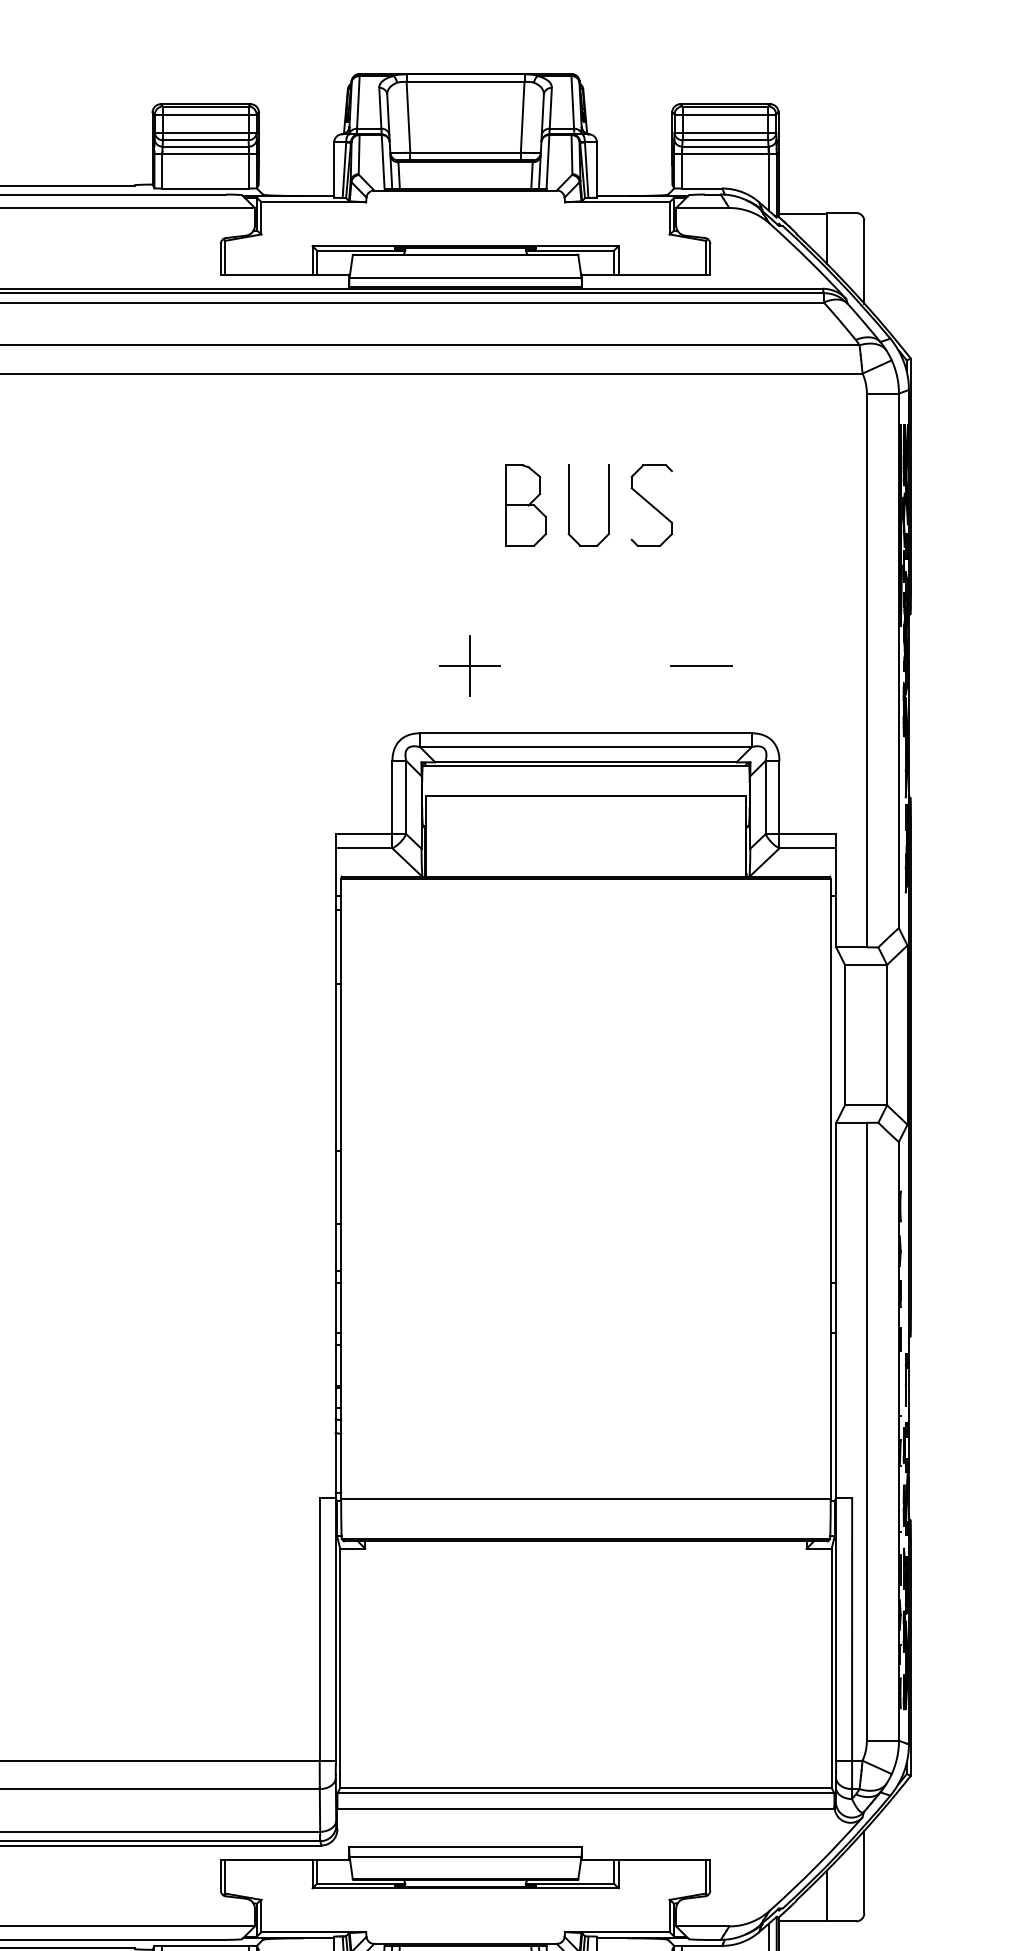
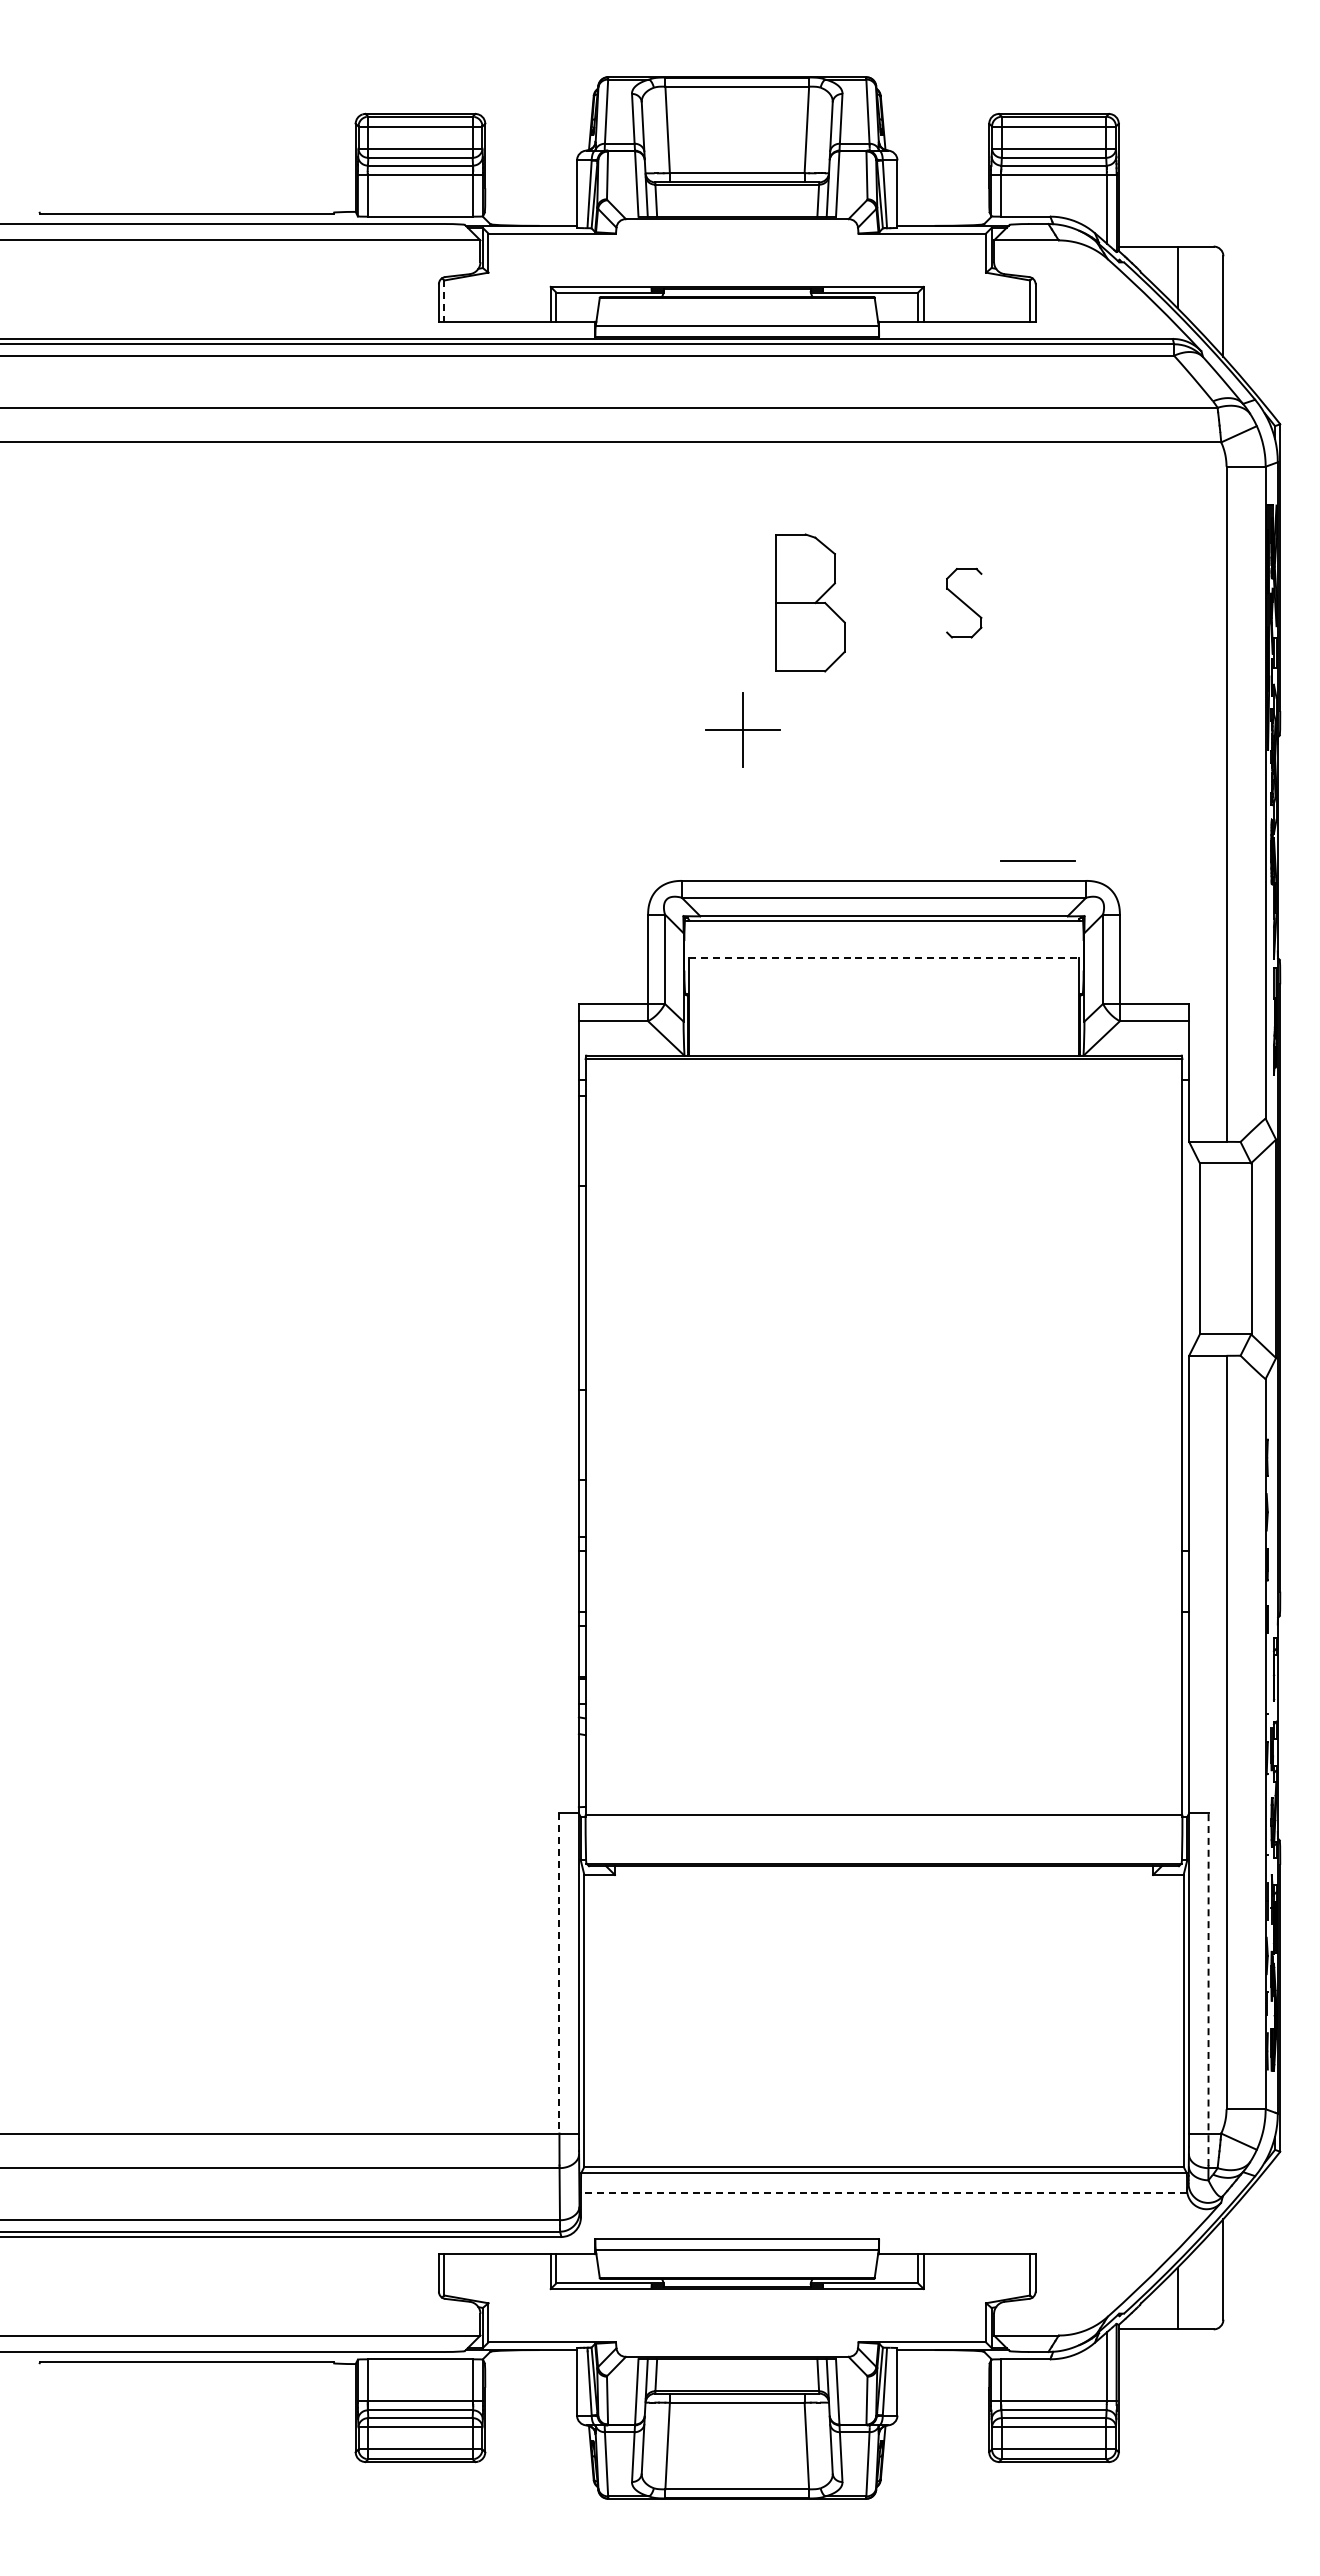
line: (225, 258) -> (444, 301), solid -> dashed
part: (569, 504) -> (863, 602), removed
part: (525, 505) -> (810, 603), size x1.4
part: (651, 505) -> (963, 603), size x0.7
part: (469, 665) -> (742, 729), moved
line: (701, 665) -> (1037, 860), moved
line: (586, 796) -> (884, 957), solid -> dashed
line: (319, 1629) -> (559, 1973), solid -> dashed
line: (852, 1642) -> (1208, 1989), solid -> dashed
line: (585, 1809) -> (883, 2192), solid -> dashed

